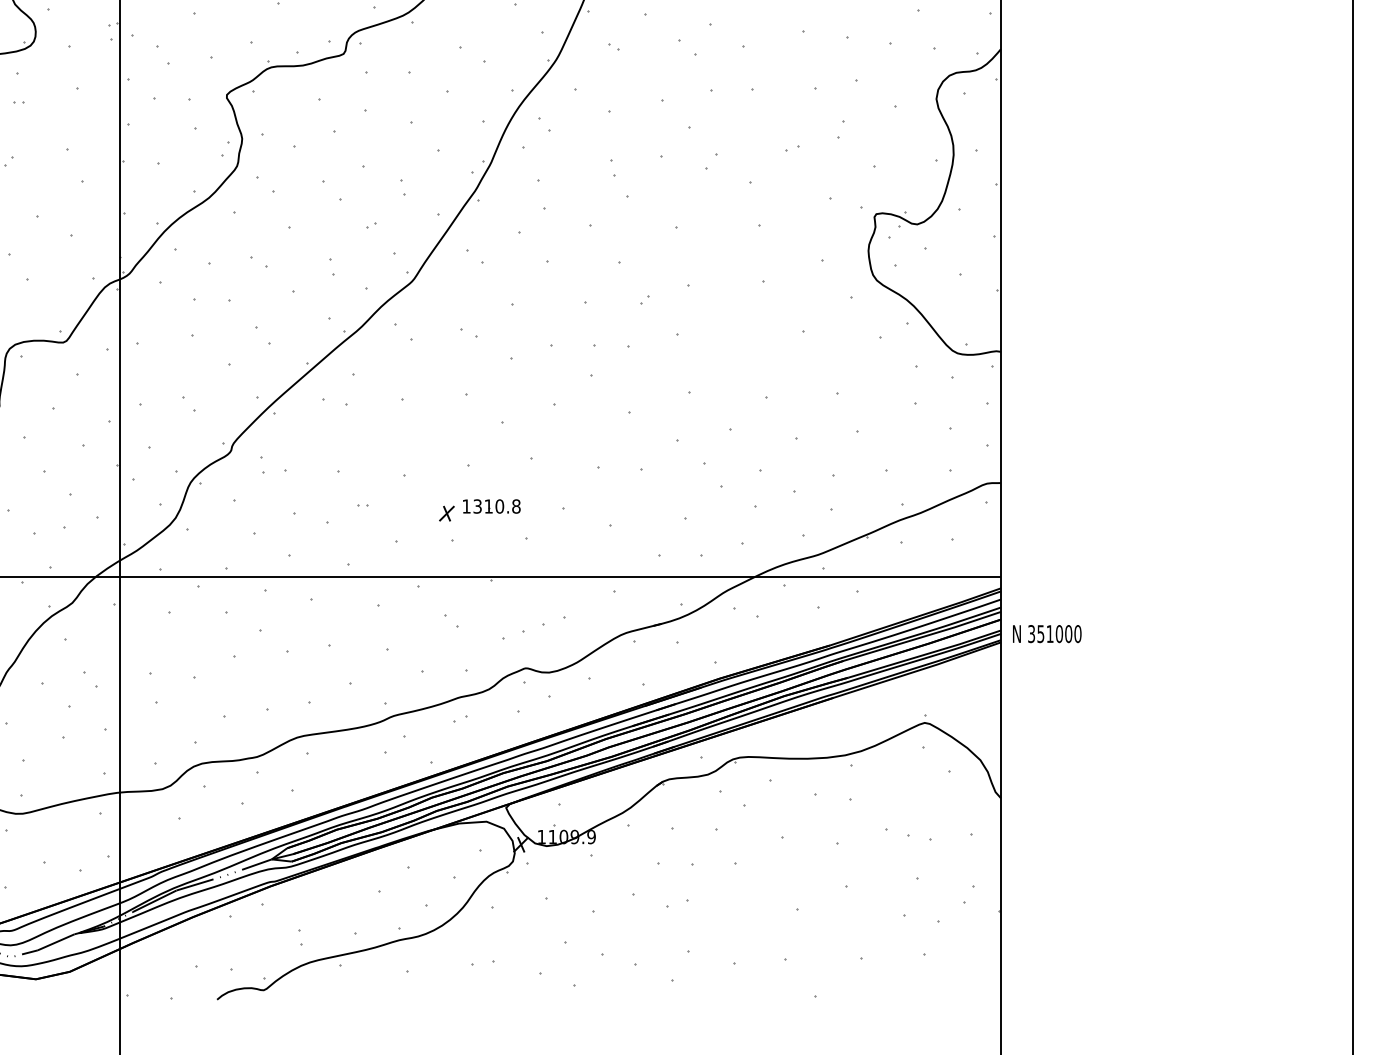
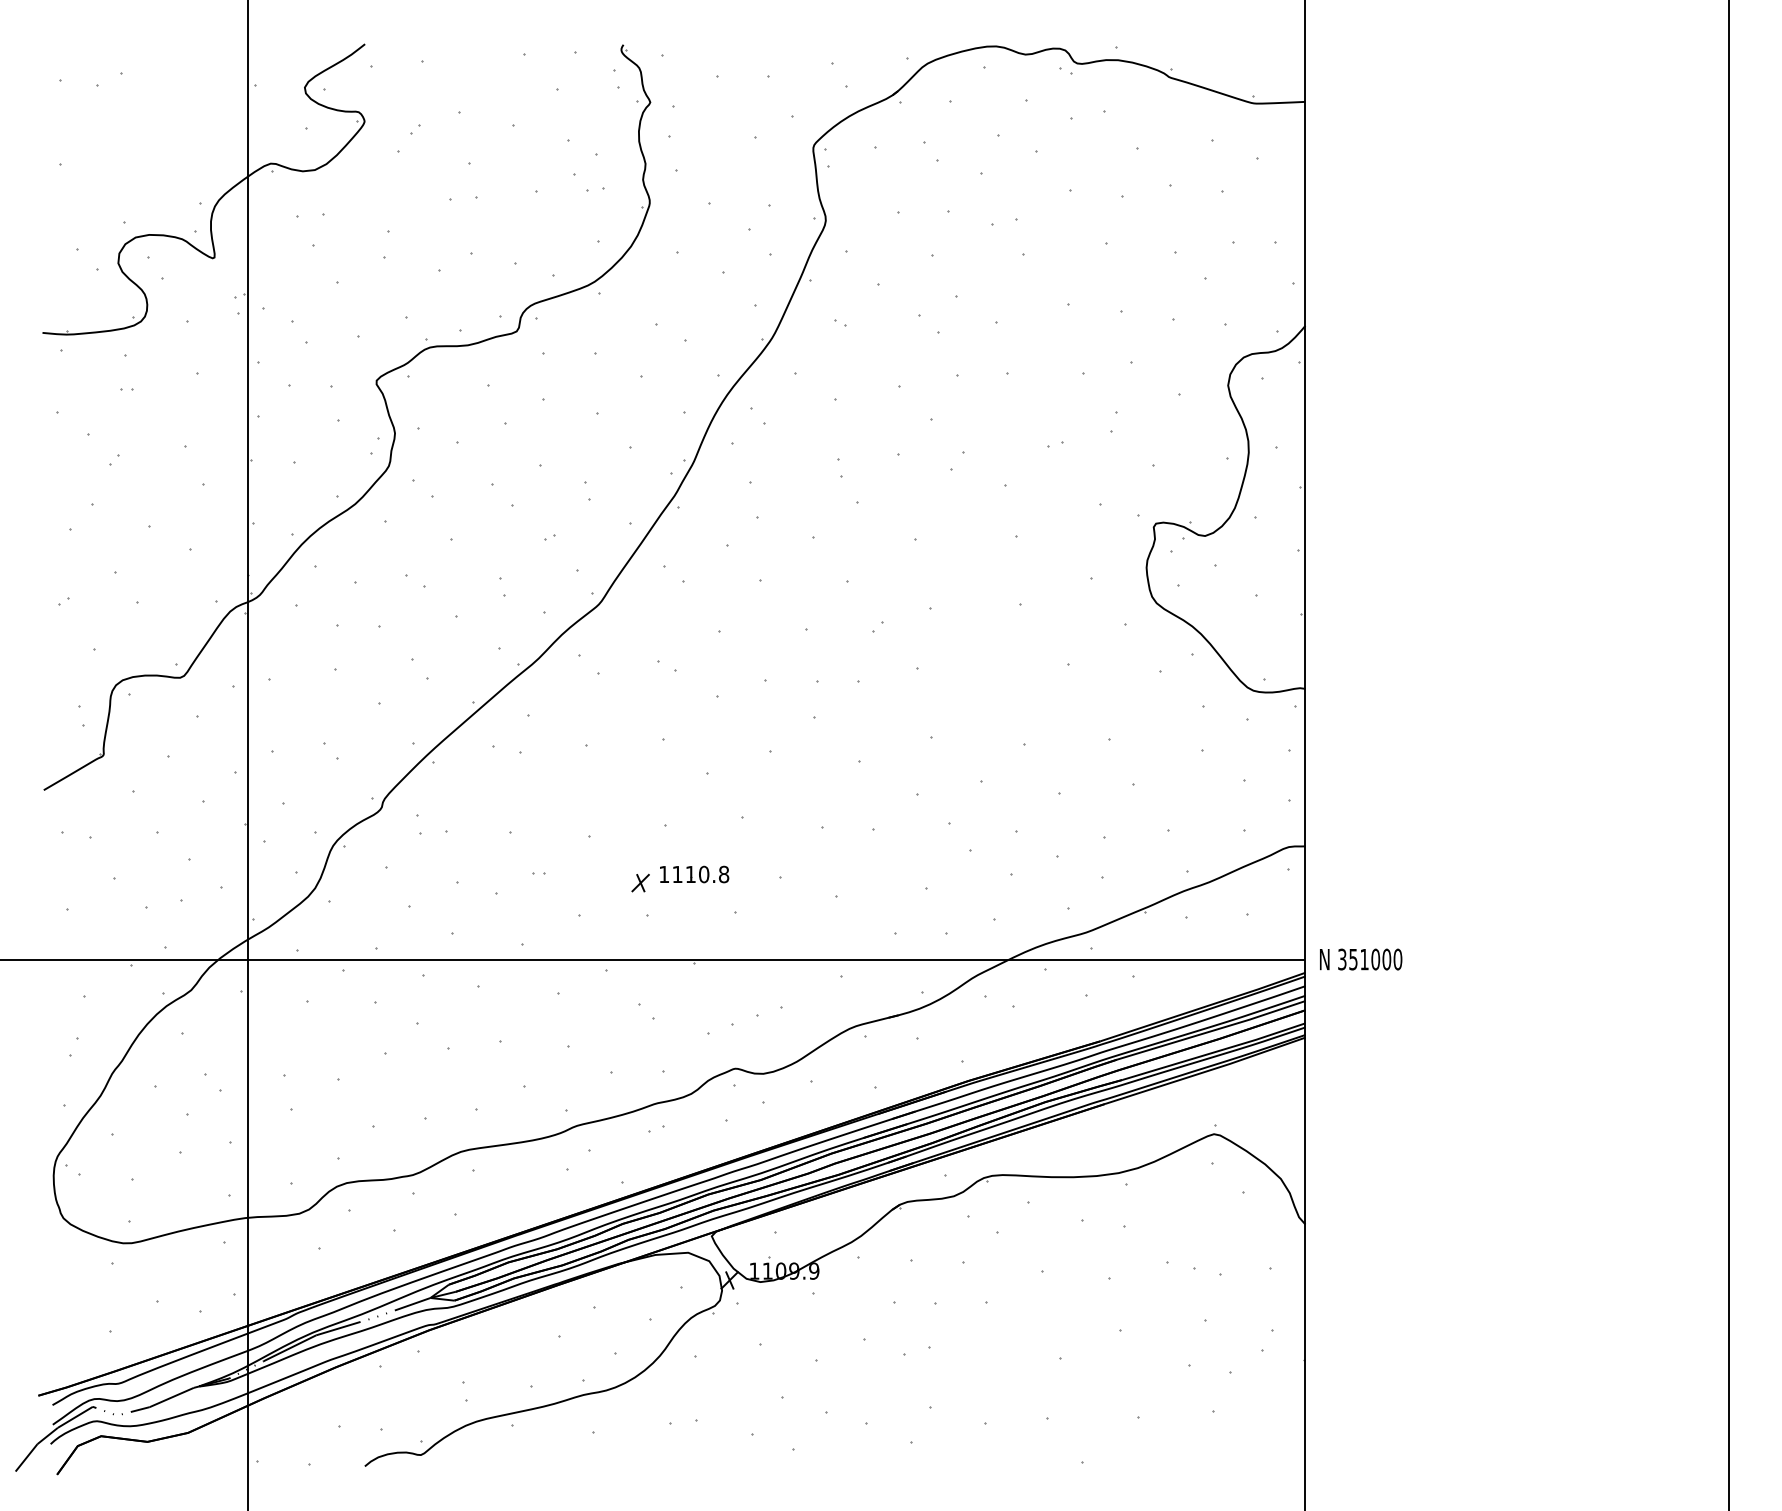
text: (477, 506) -> (677, 874), 1310.8 -> 1110.8
text: (1047, 633) -> (1361, 959), moved

